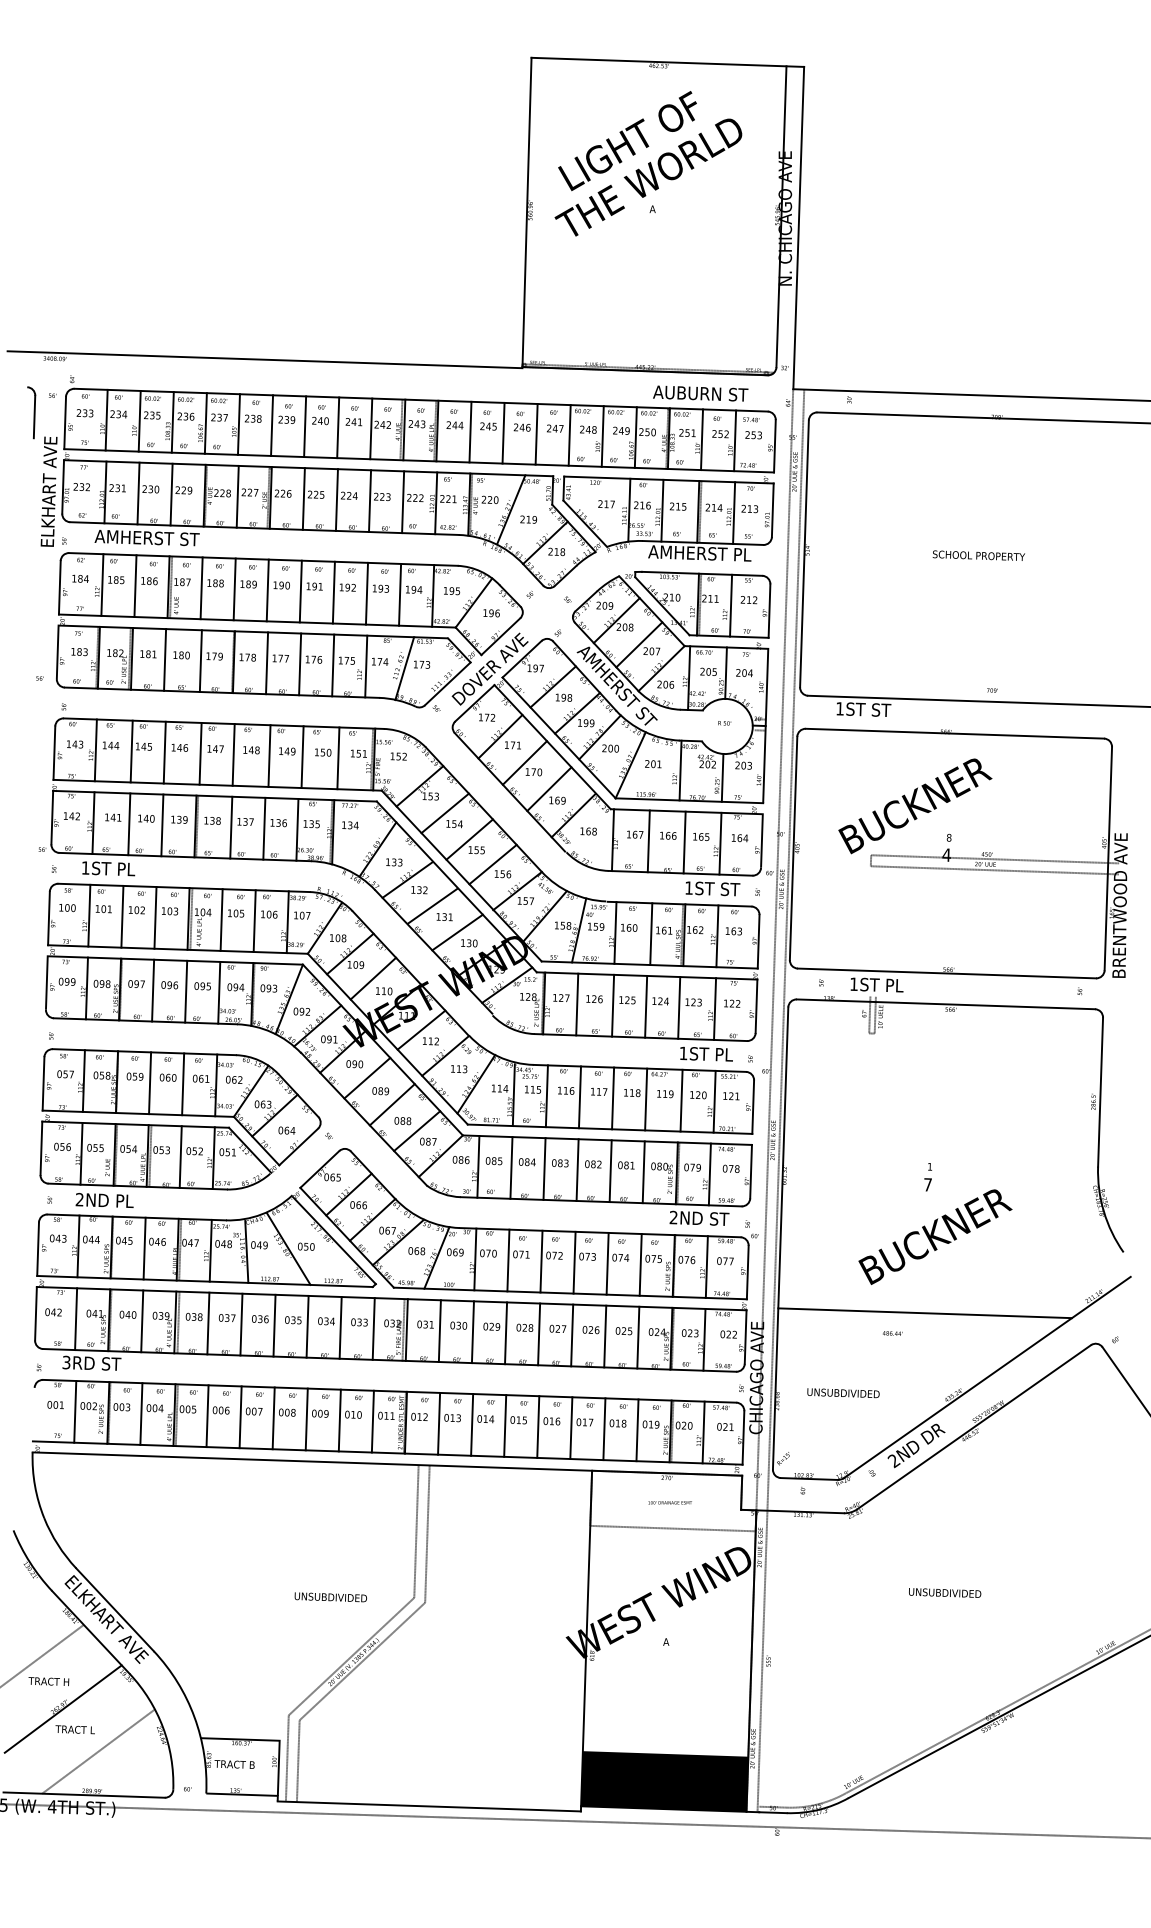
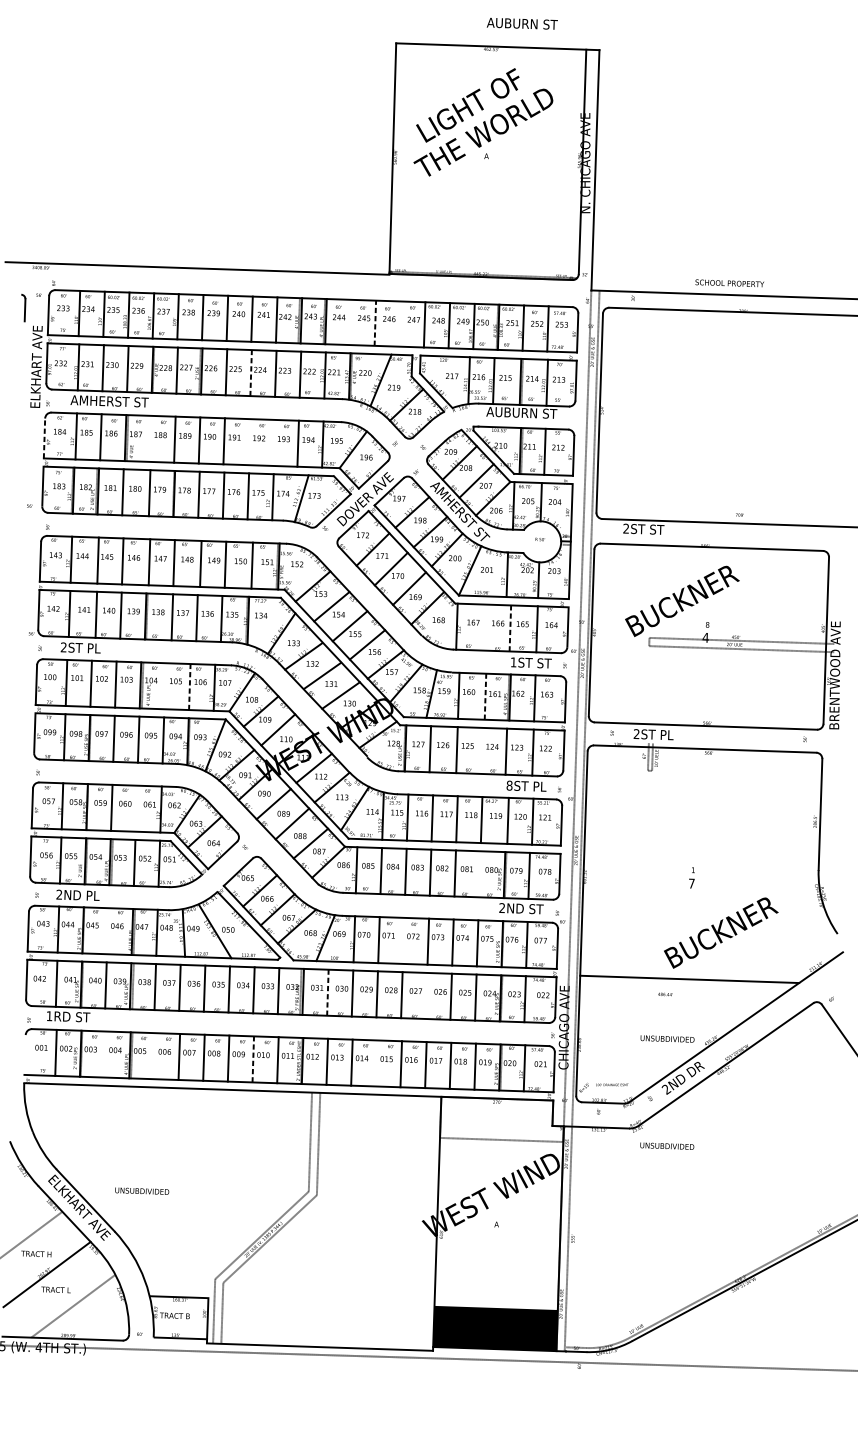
text: (700, 393) -> (522, 23), moved
part: (31, 412) -> (23, 307), size x0.7
line: (470, 431) -> (350, 321), removed
line: (503, 432) -> (375, 322), solid -> dashed
line: (536, 434) -> (399, 324), removed
line: (336, 500) -> (250, 373), solid -> dashed
text: (699, 553) -> (521, 412), AMHERST PL -> AUBURN ST
text: (978, 555) -> (729, 283), moved
line: (59, 587) -> (44, 438), solid -> dashed
line: (201, 588) -> (150, 439), removed
line: (333, 592) -> (248, 442), removed
line: (366, 593) -> (273, 442), removed
text: (839, 708) -> (625, 528), 1ST -> 2ST
line: (648, 841) -> (483, 627), removed
line: (684, 842) -> (510, 628), solid -> dashed
text: (85, 867) -> (63, 647), 1ST -> 2ST
line: (221, 919) -> (165, 685), removed
line: (254, 921) -> (189, 687), solid -> dashed
line: (651, 934) -> (485, 697), solid -> dashed
text: (853, 983) -> (636, 733), 1ST -> 2ST
line: (646, 1006) -> (481, 750), removed
text: (683, 1053) -> (509, 785), 1ST -> 8ST
line: (183, 1084) -> (136, 808), removed
line: (643, 1172) -> (479, 874), removed
text: (935, 1236) -> (721, 932), moved
line: (144, 1248) -> (107, 931), removed
line: (541, 1261) -> (403, 940), removed
line: (439, 1331) -> (327, 993), solid -> dashed
line: (572, 1335) -> (426, 995), removed
text: (66, 1362) -> (49, 1016), 3RD -> 1RD
text: (843, 1393) -> (667, 1039), moved
line: (141, 1413) -> (105, 1054), removed
line: (207, 1416) -> (154, 1056), removed
line: (339, 1420) -> (253, 1059), solid -> dashed
line: (505, 1425) -> (376, 1063), removed
text: (669, 1502) -> (611, 1084), moved
text: (945, 1592) -> (667, 1145), moved
text: (330, 1597) -> (141, 1191), moved

